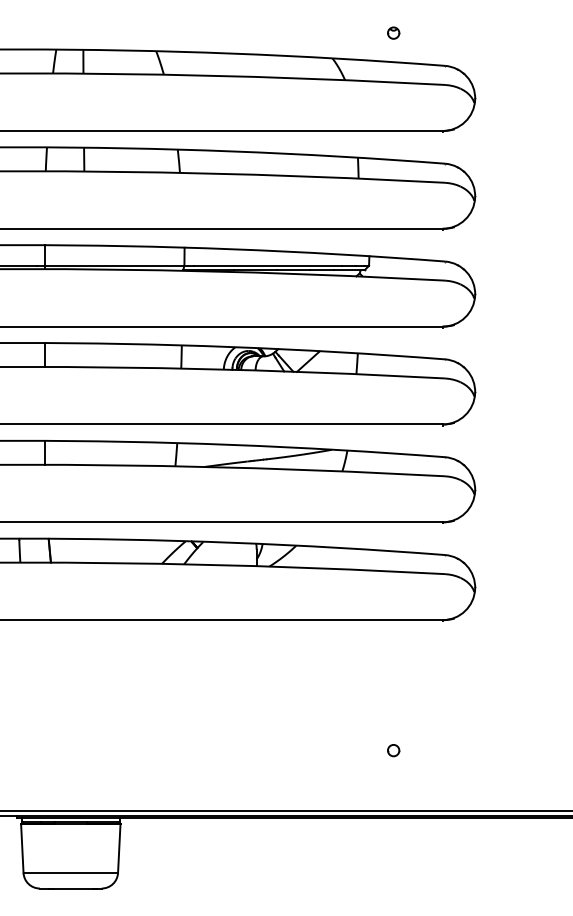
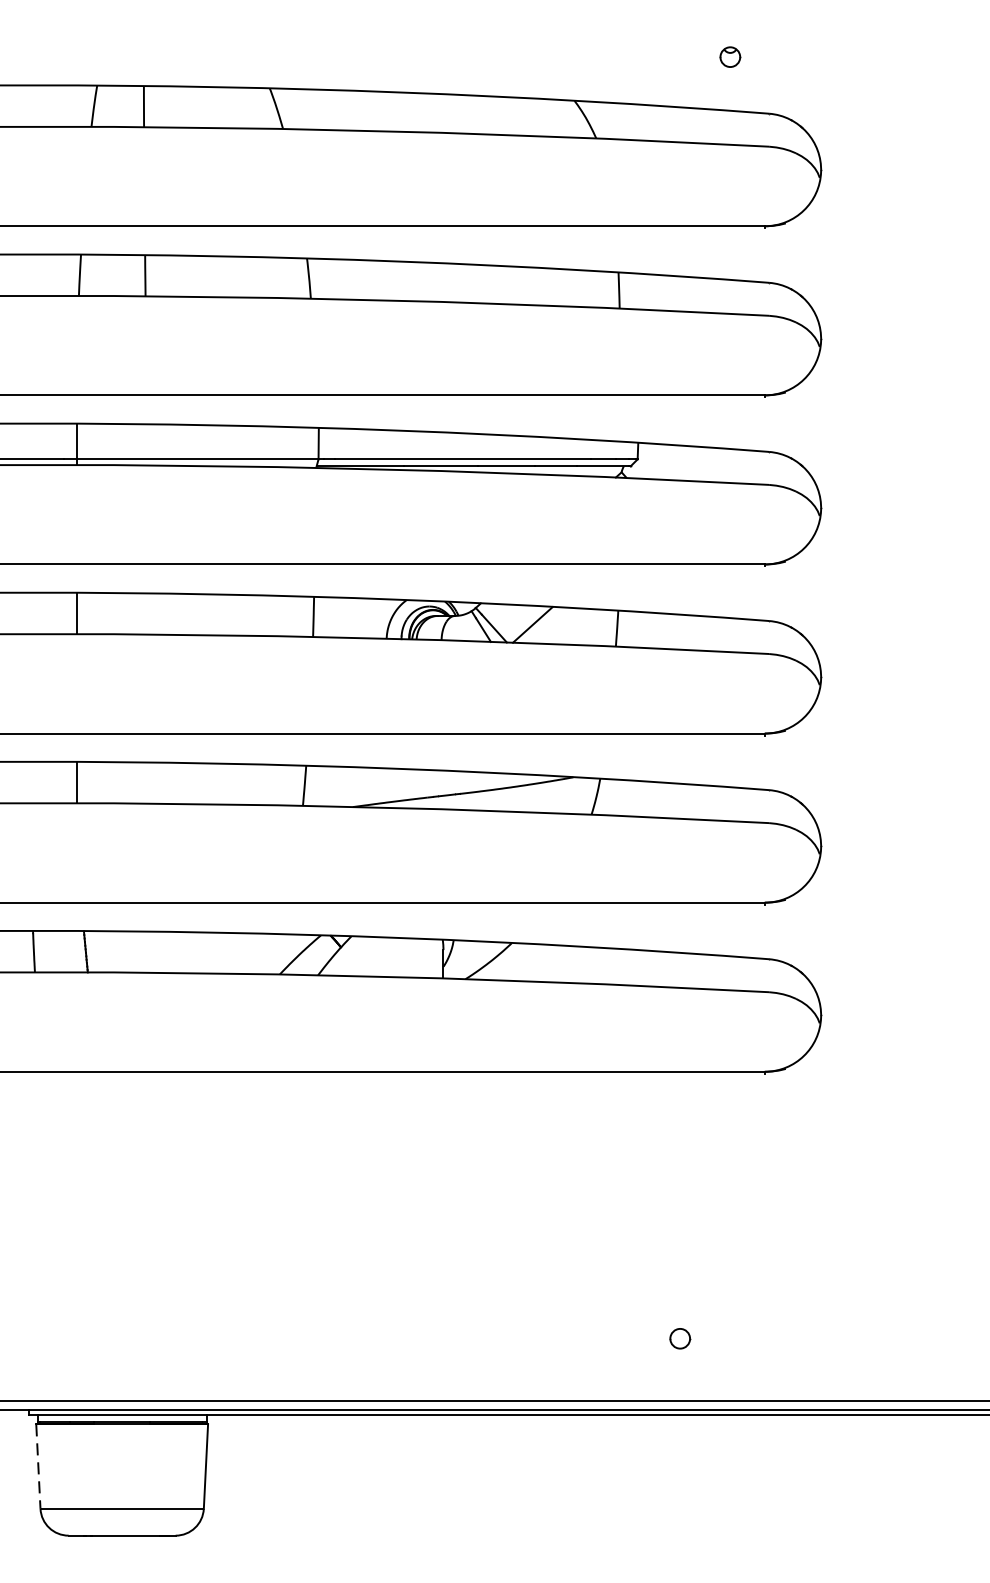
part: (393, 32) -> (730, 56), moved
circle: (393, 750) -> (679, 1338), moved
line: (22, 849) -> (38, 1468), solid -> dashed

